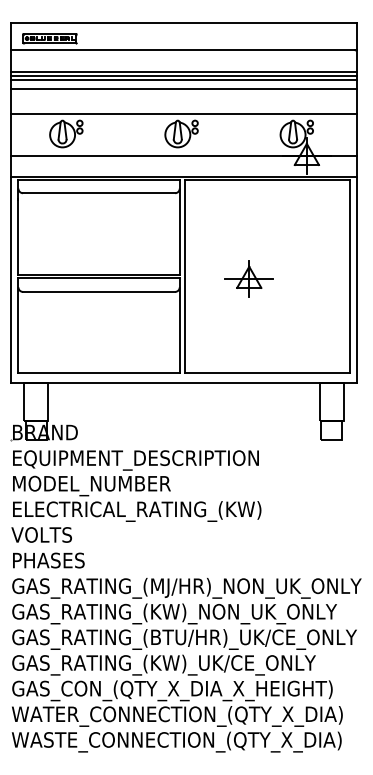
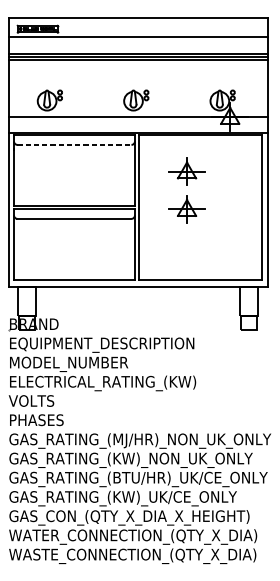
line: (183, 88) -> (137, 66), removed
line: (183, 113) -> (137, 85), removed
line: (99, 193) -> (74, 145), solid -> dashed
part: (248, 228) -> (186, 171), added

